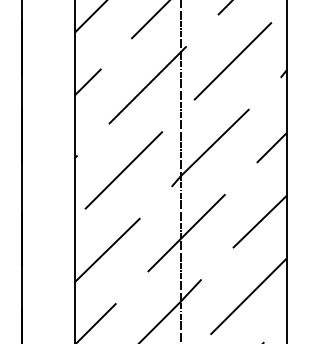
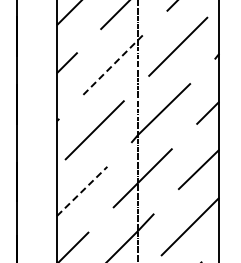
line: (148, 84) -> (113, 64), solid -> dashed
line: (107, 250) -> (82, 191), solid -> dashed

